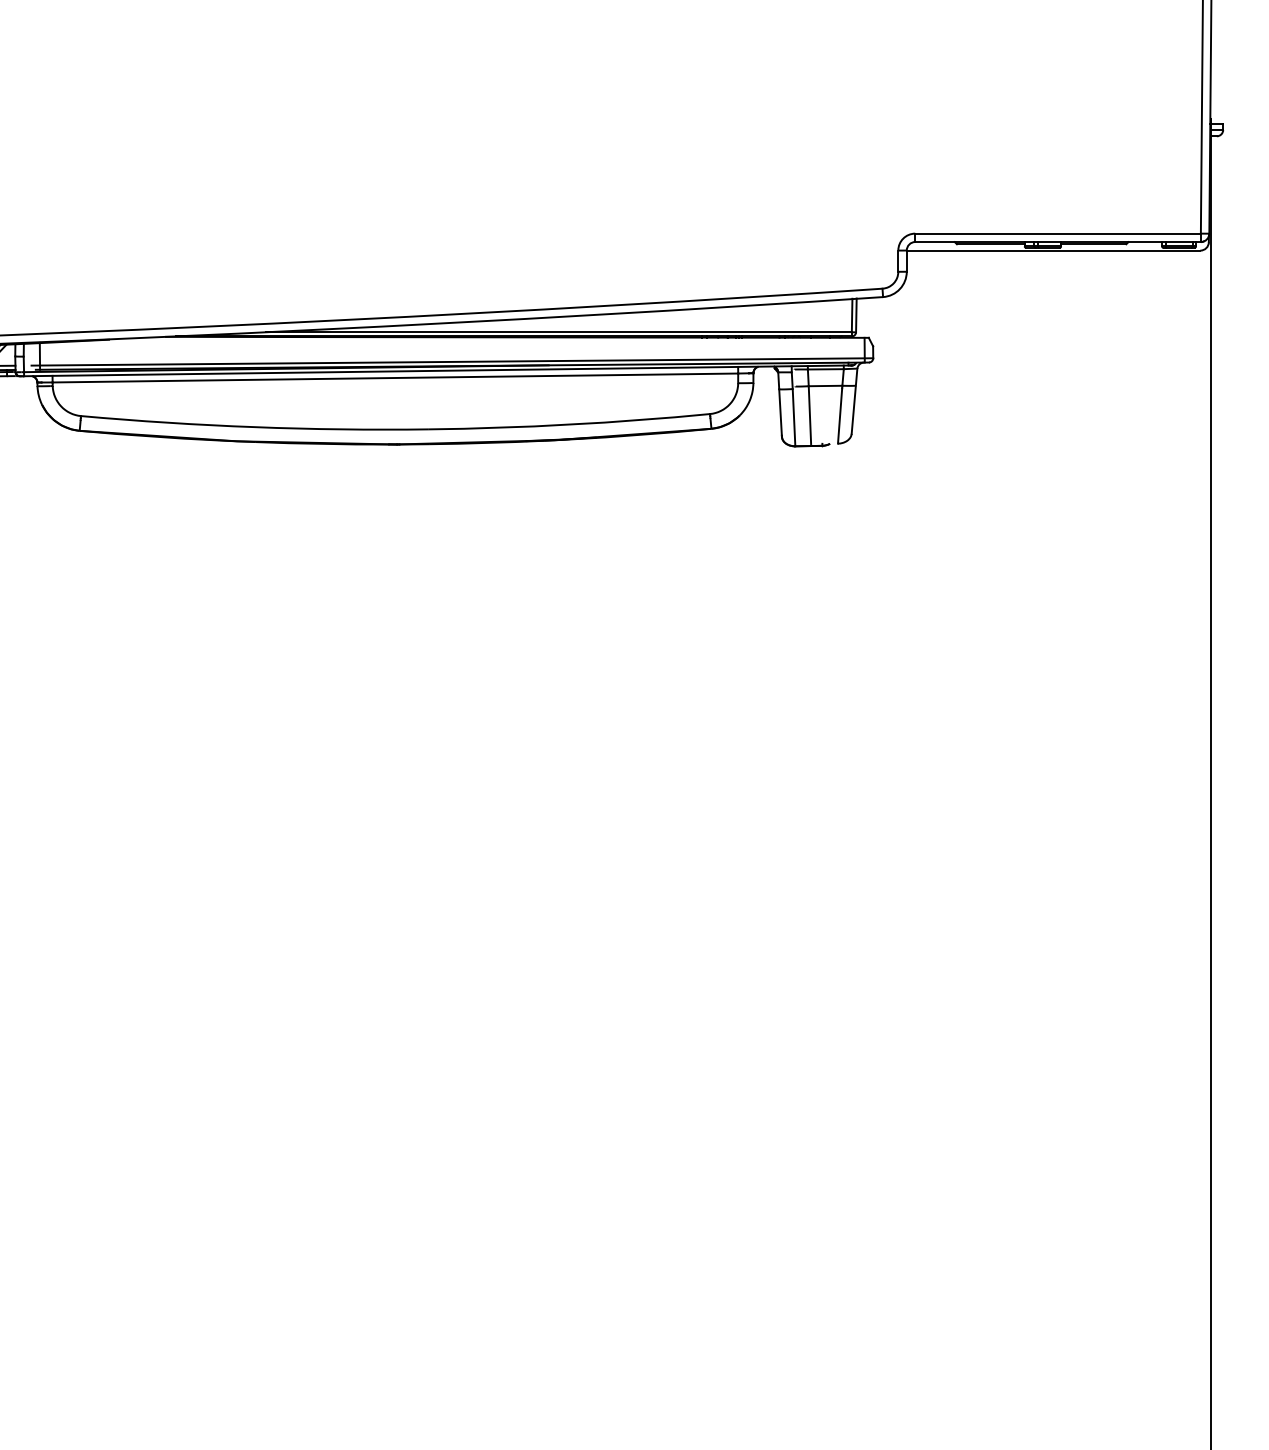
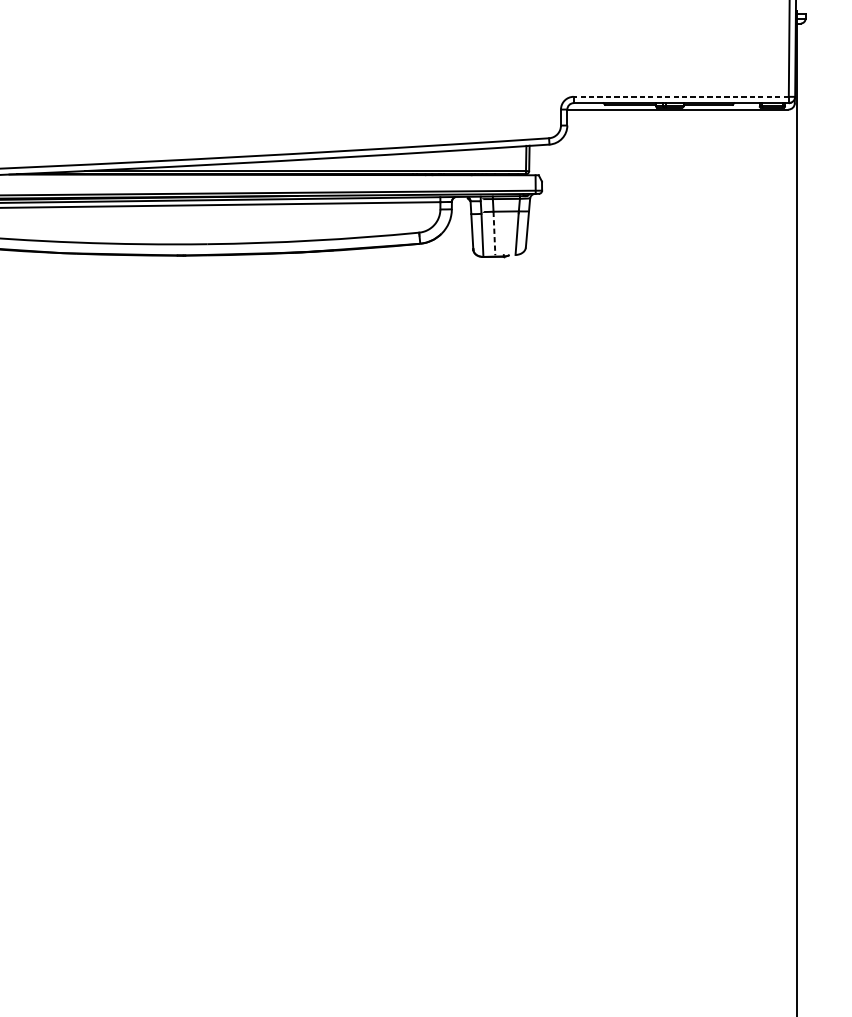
line: (1058, 233) -> (681, 96), solid -> dashed
line: (809, 415) -> (494, 233), solid -> dashed

